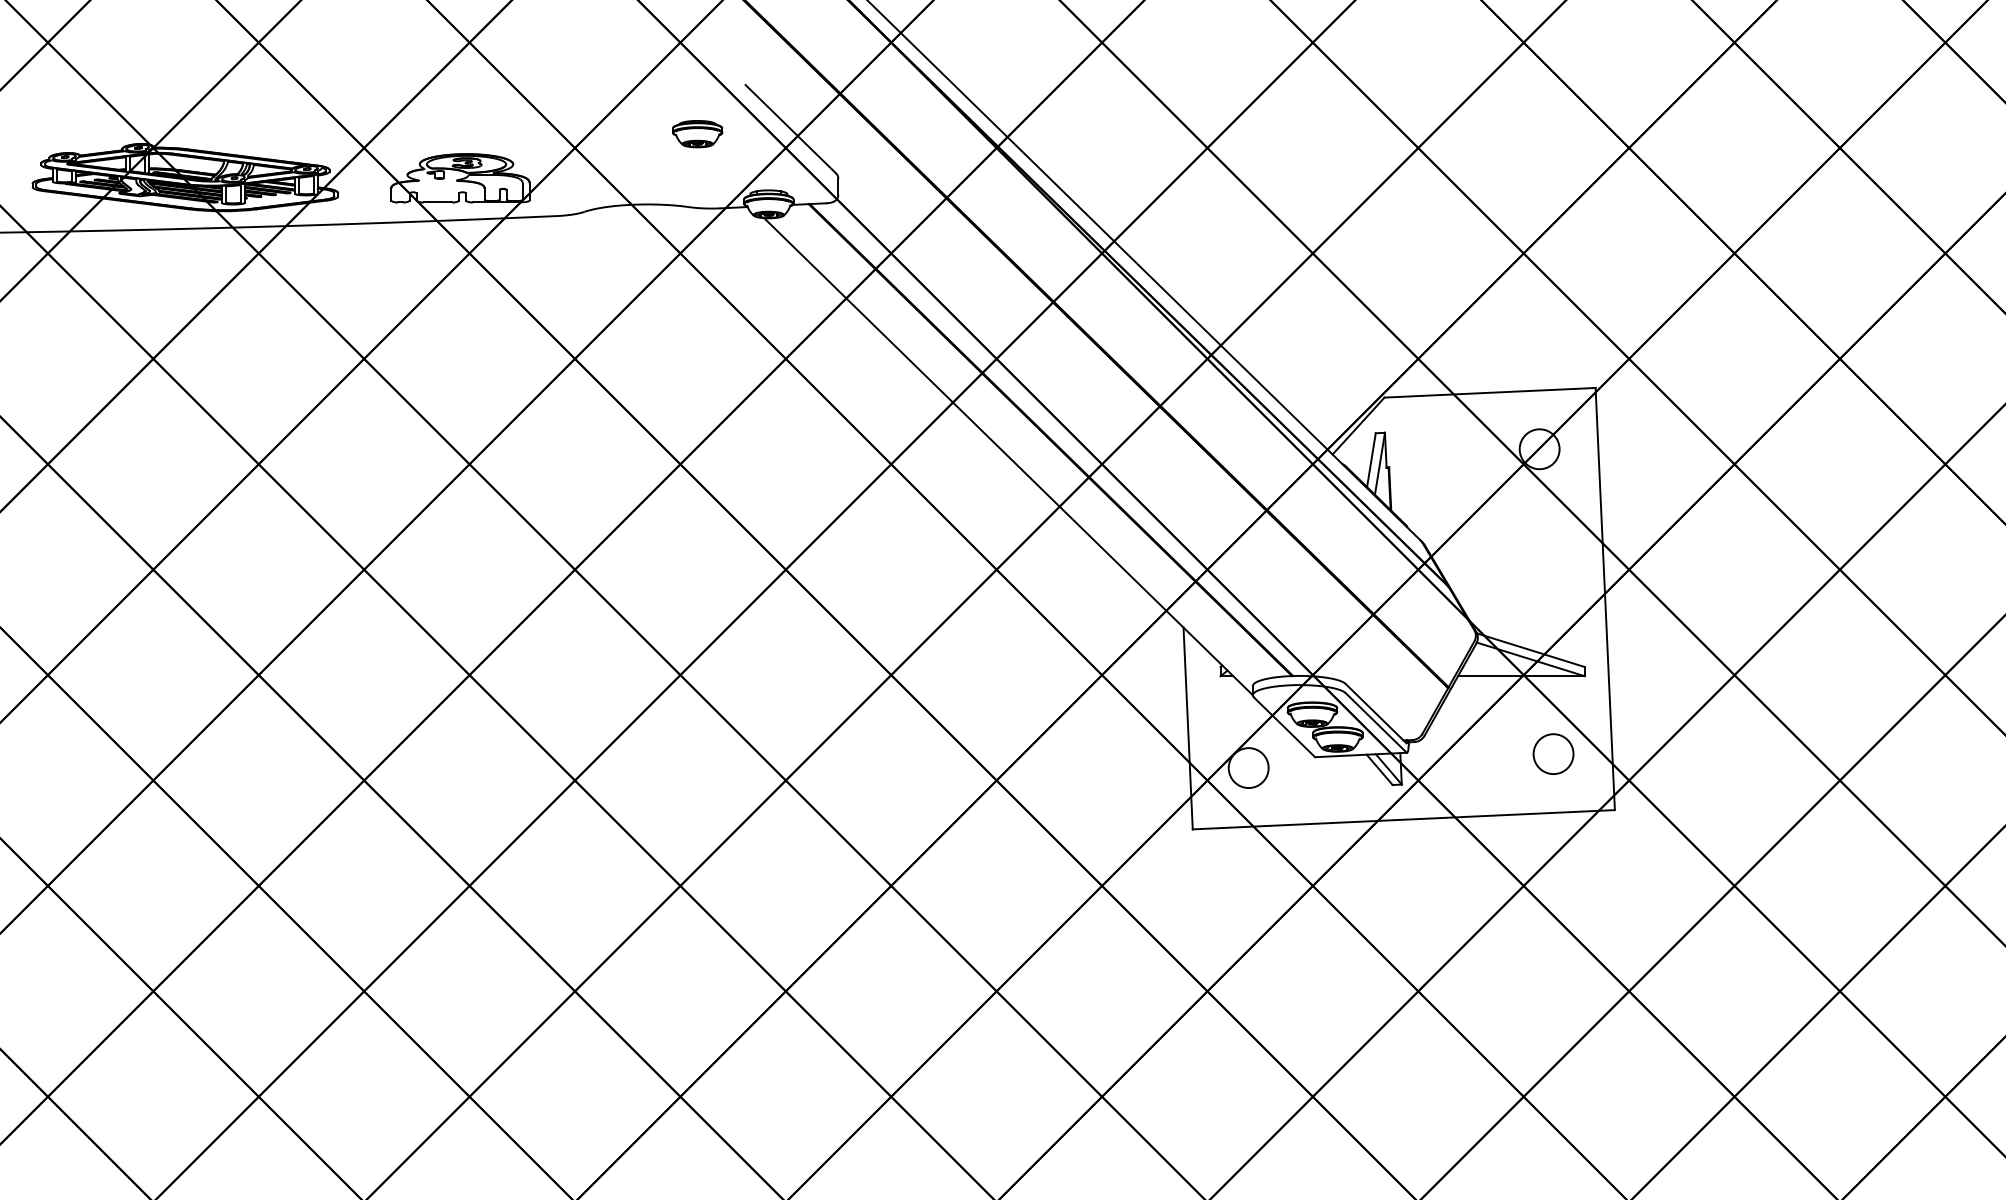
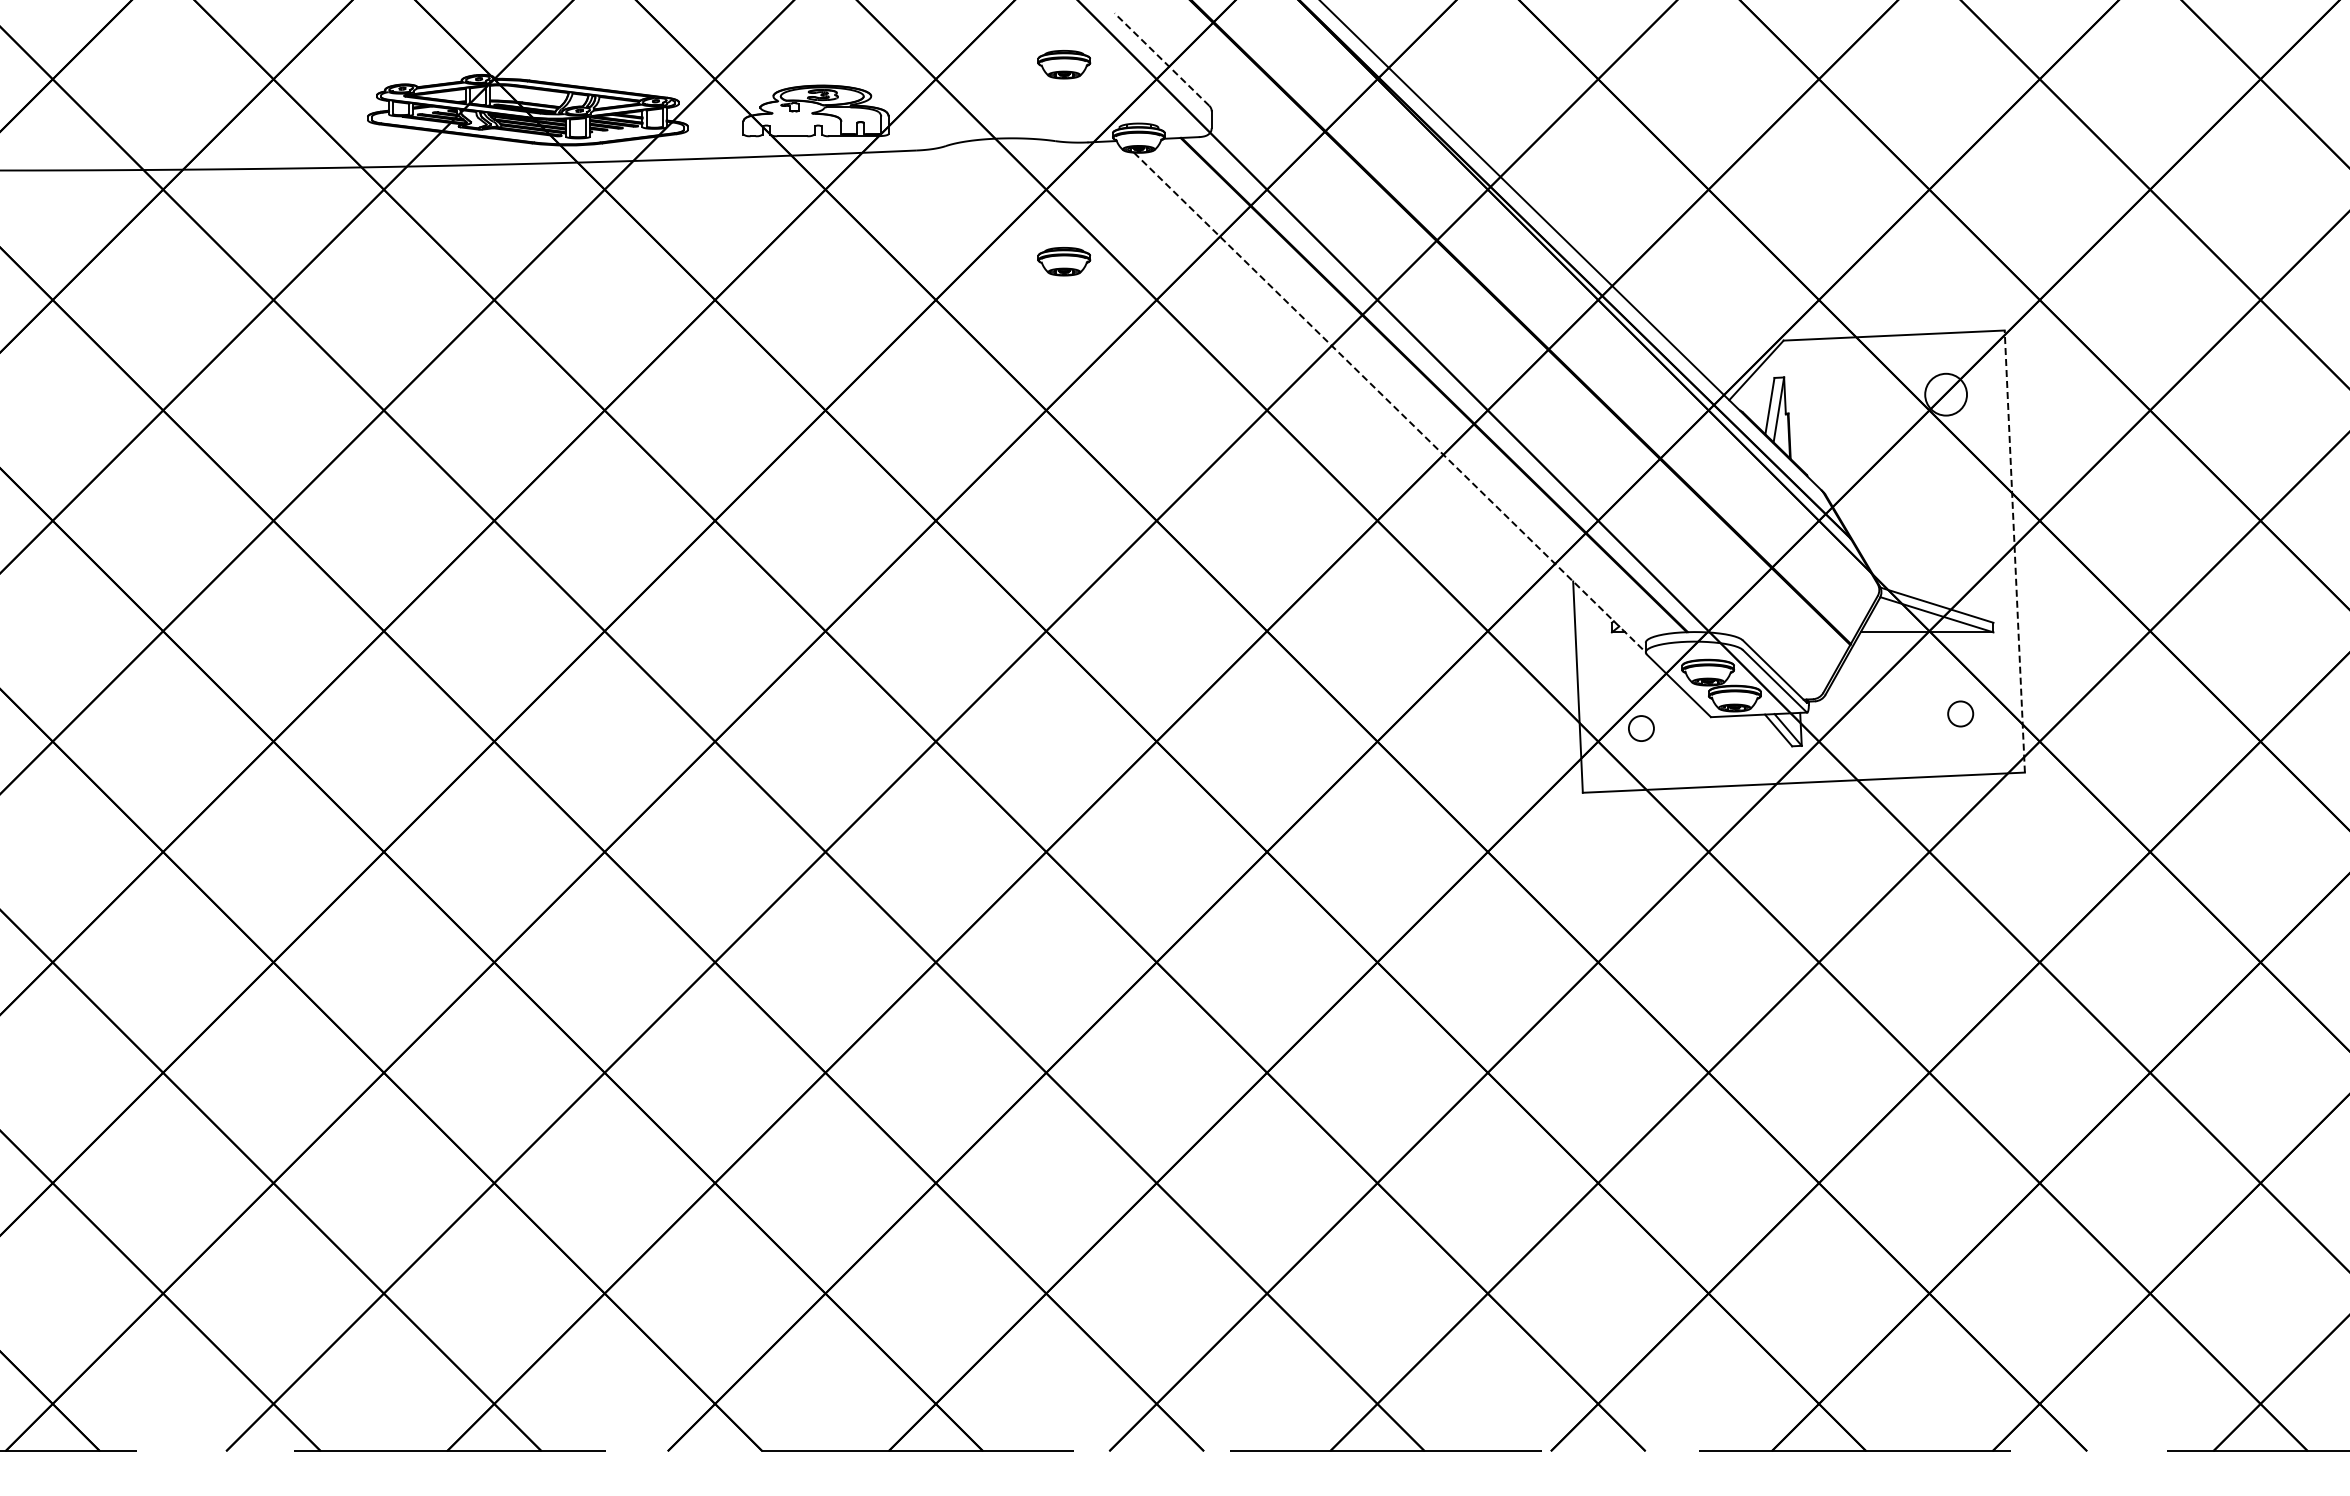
line: (790, 129) -> (1161, 59), solid -> dashed
part: (697, 322) -> (1064, 261), added
line: (1008, 456) -> (1389, 402), solid -> dashed
line: (1604, 598) -> (2014, 551), solid -> dashed
circle: (1553, 753) -> (1960, 713), size x0.6
circle: (1248, 768) -> (1641, 728), size x0.6

